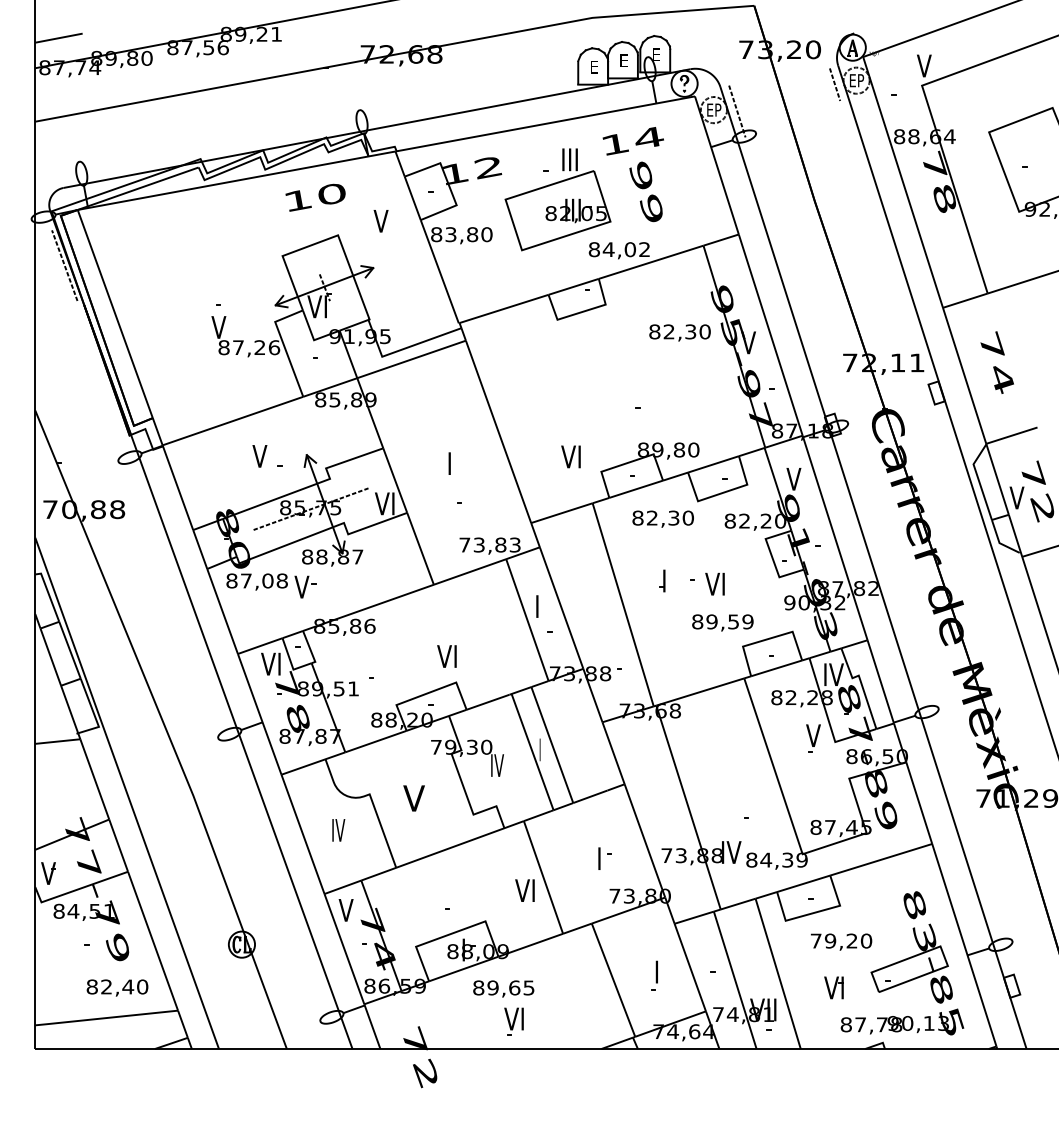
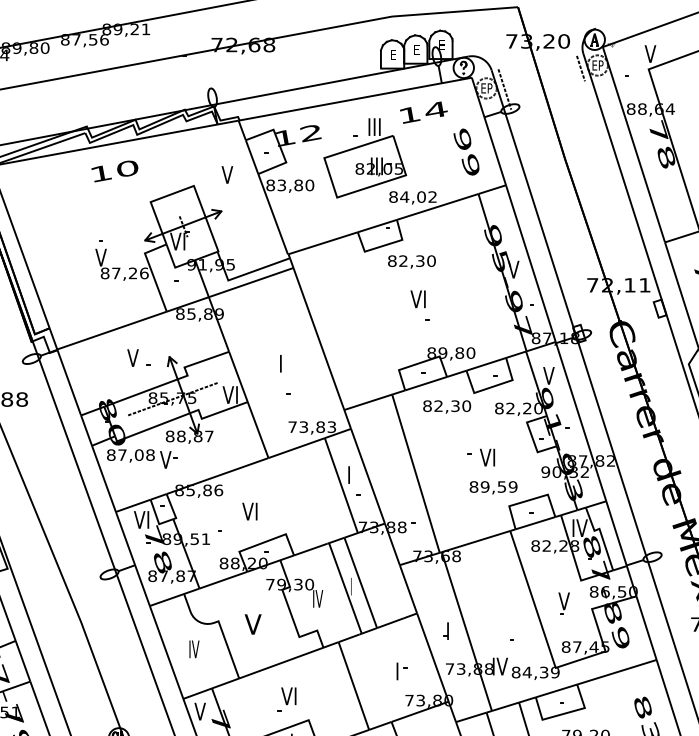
text: (645, 191) -> (466, 151), moved
text: (315, 197) -> (114, 171), moved
text: (679, 332) -> (411, 261), moved
text: (570, 456) -> (417, 298), moved
part: (662, 580) -> (446, 630), moved
text: (446, 656) -> (249, 511), moved
part: (813, 738) -> (564, 603), moved
text: (524, 890) -> (288, 696), moved

